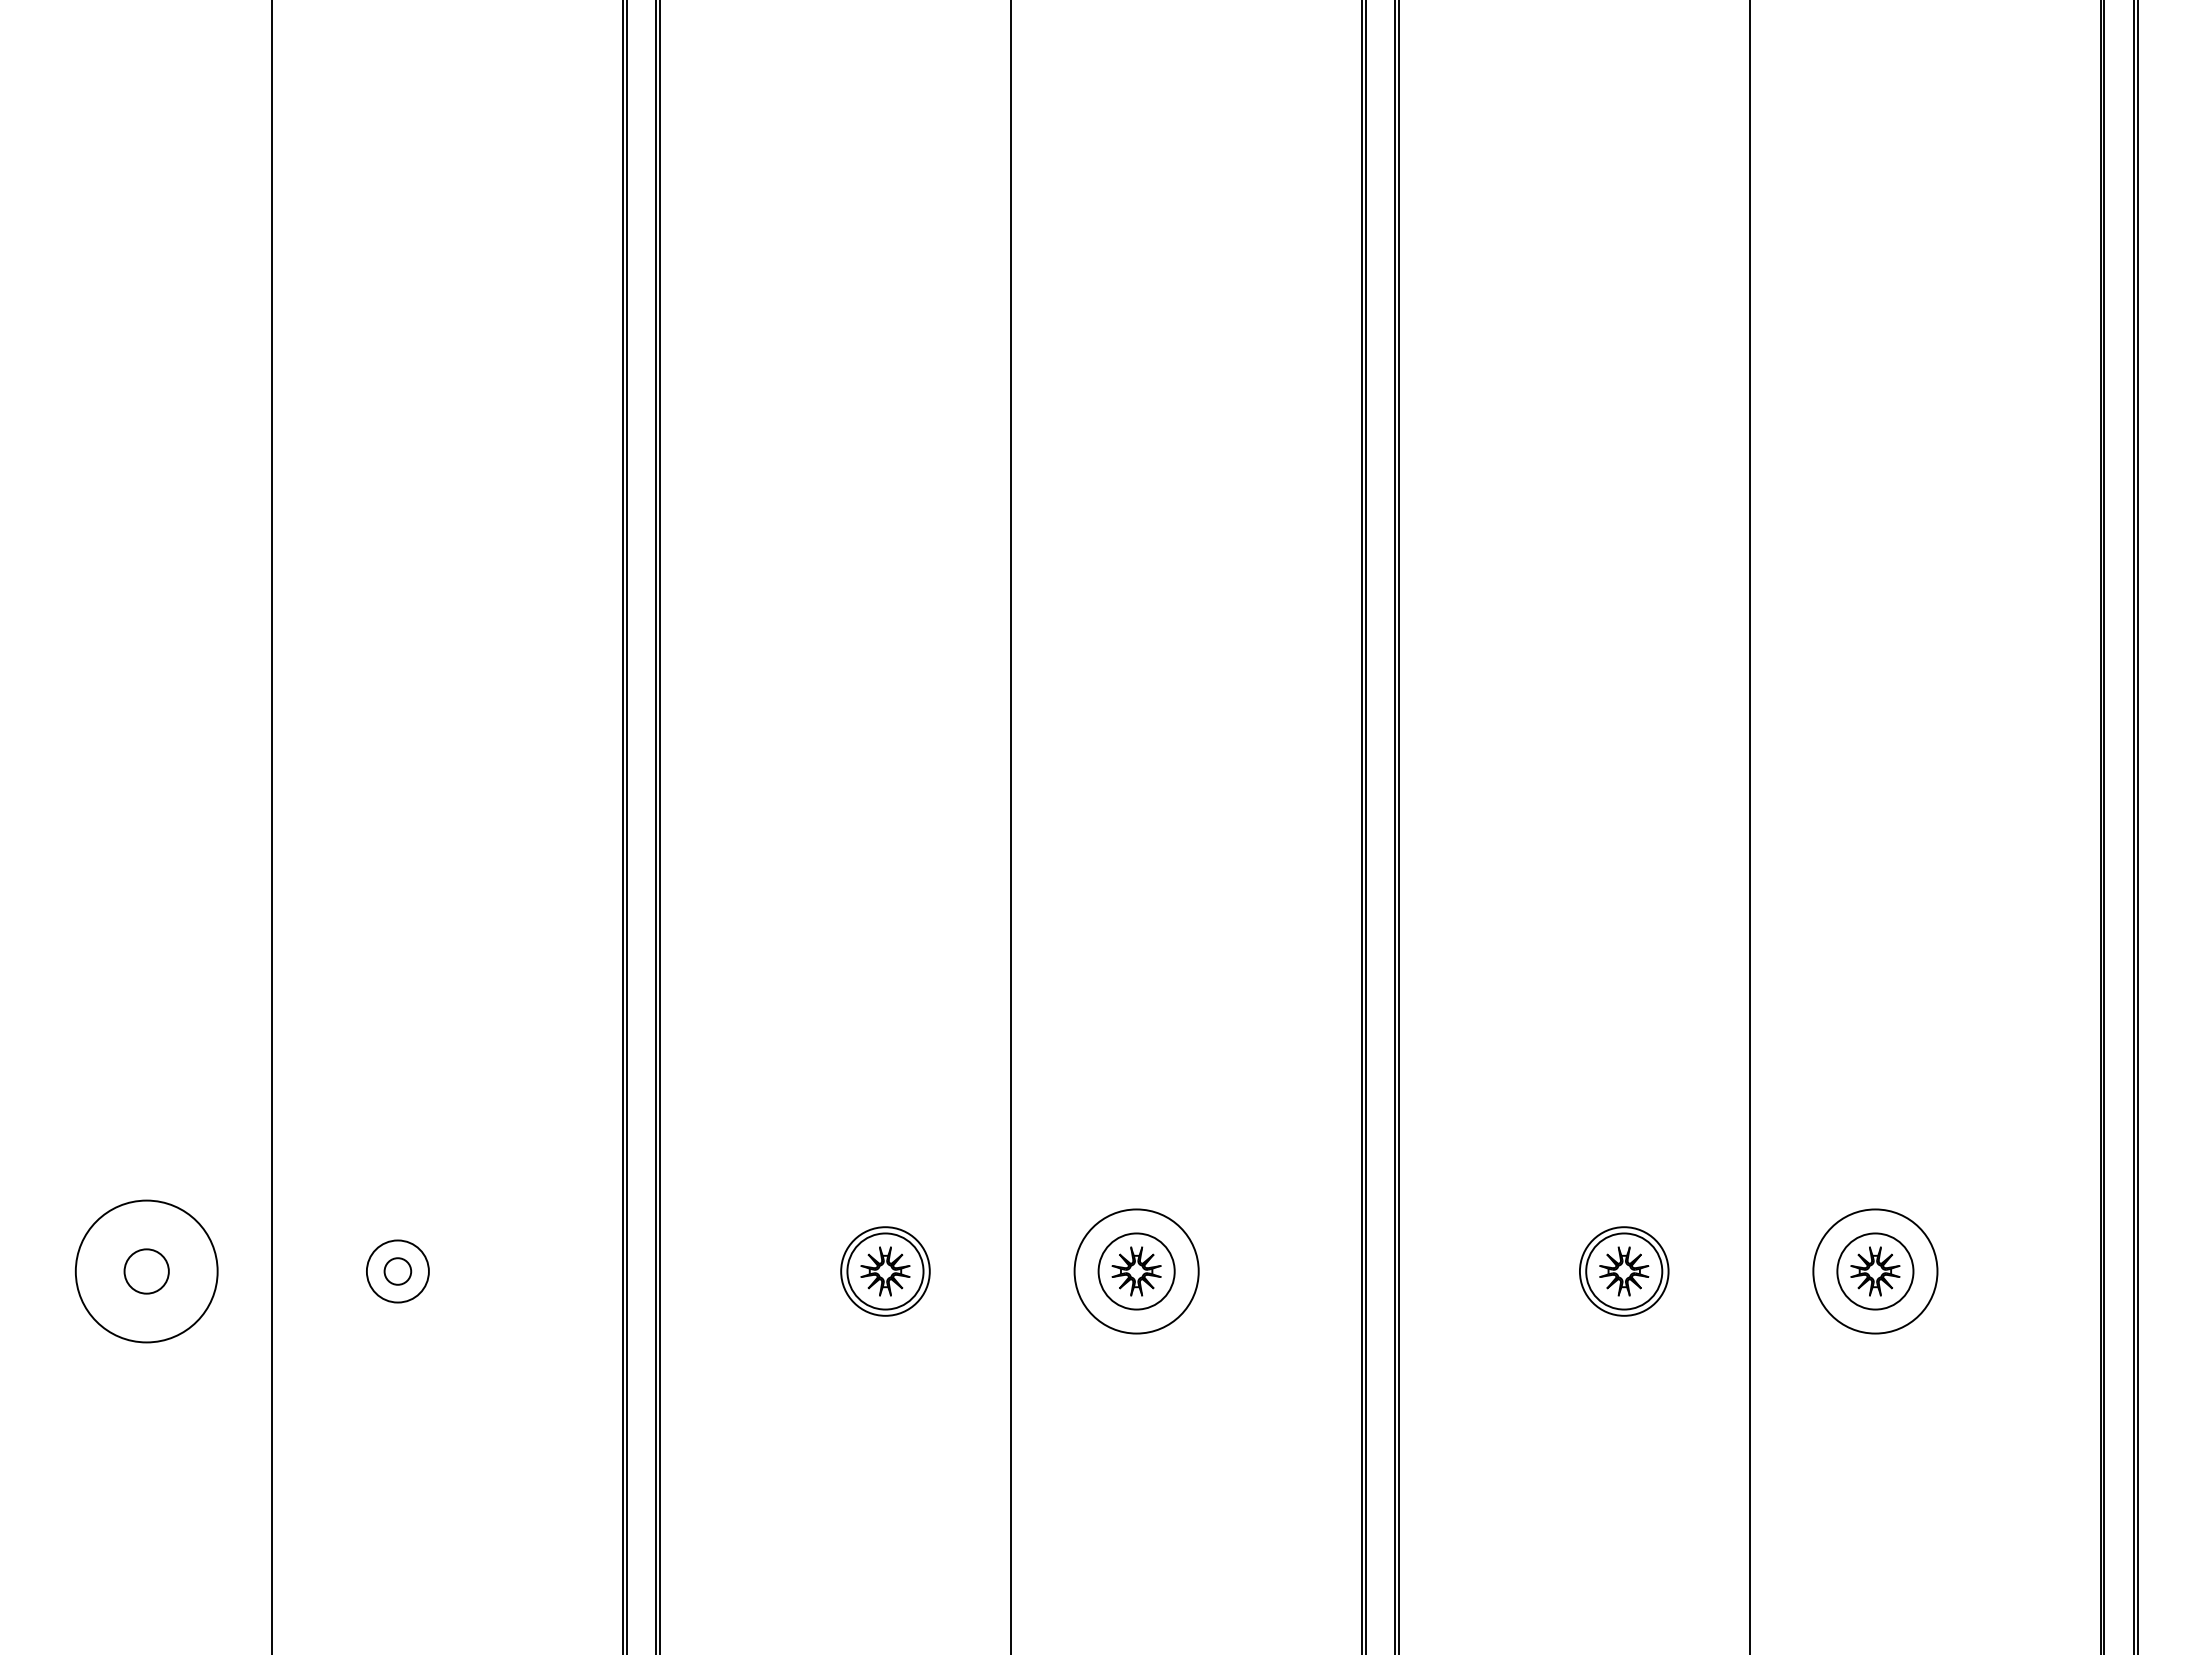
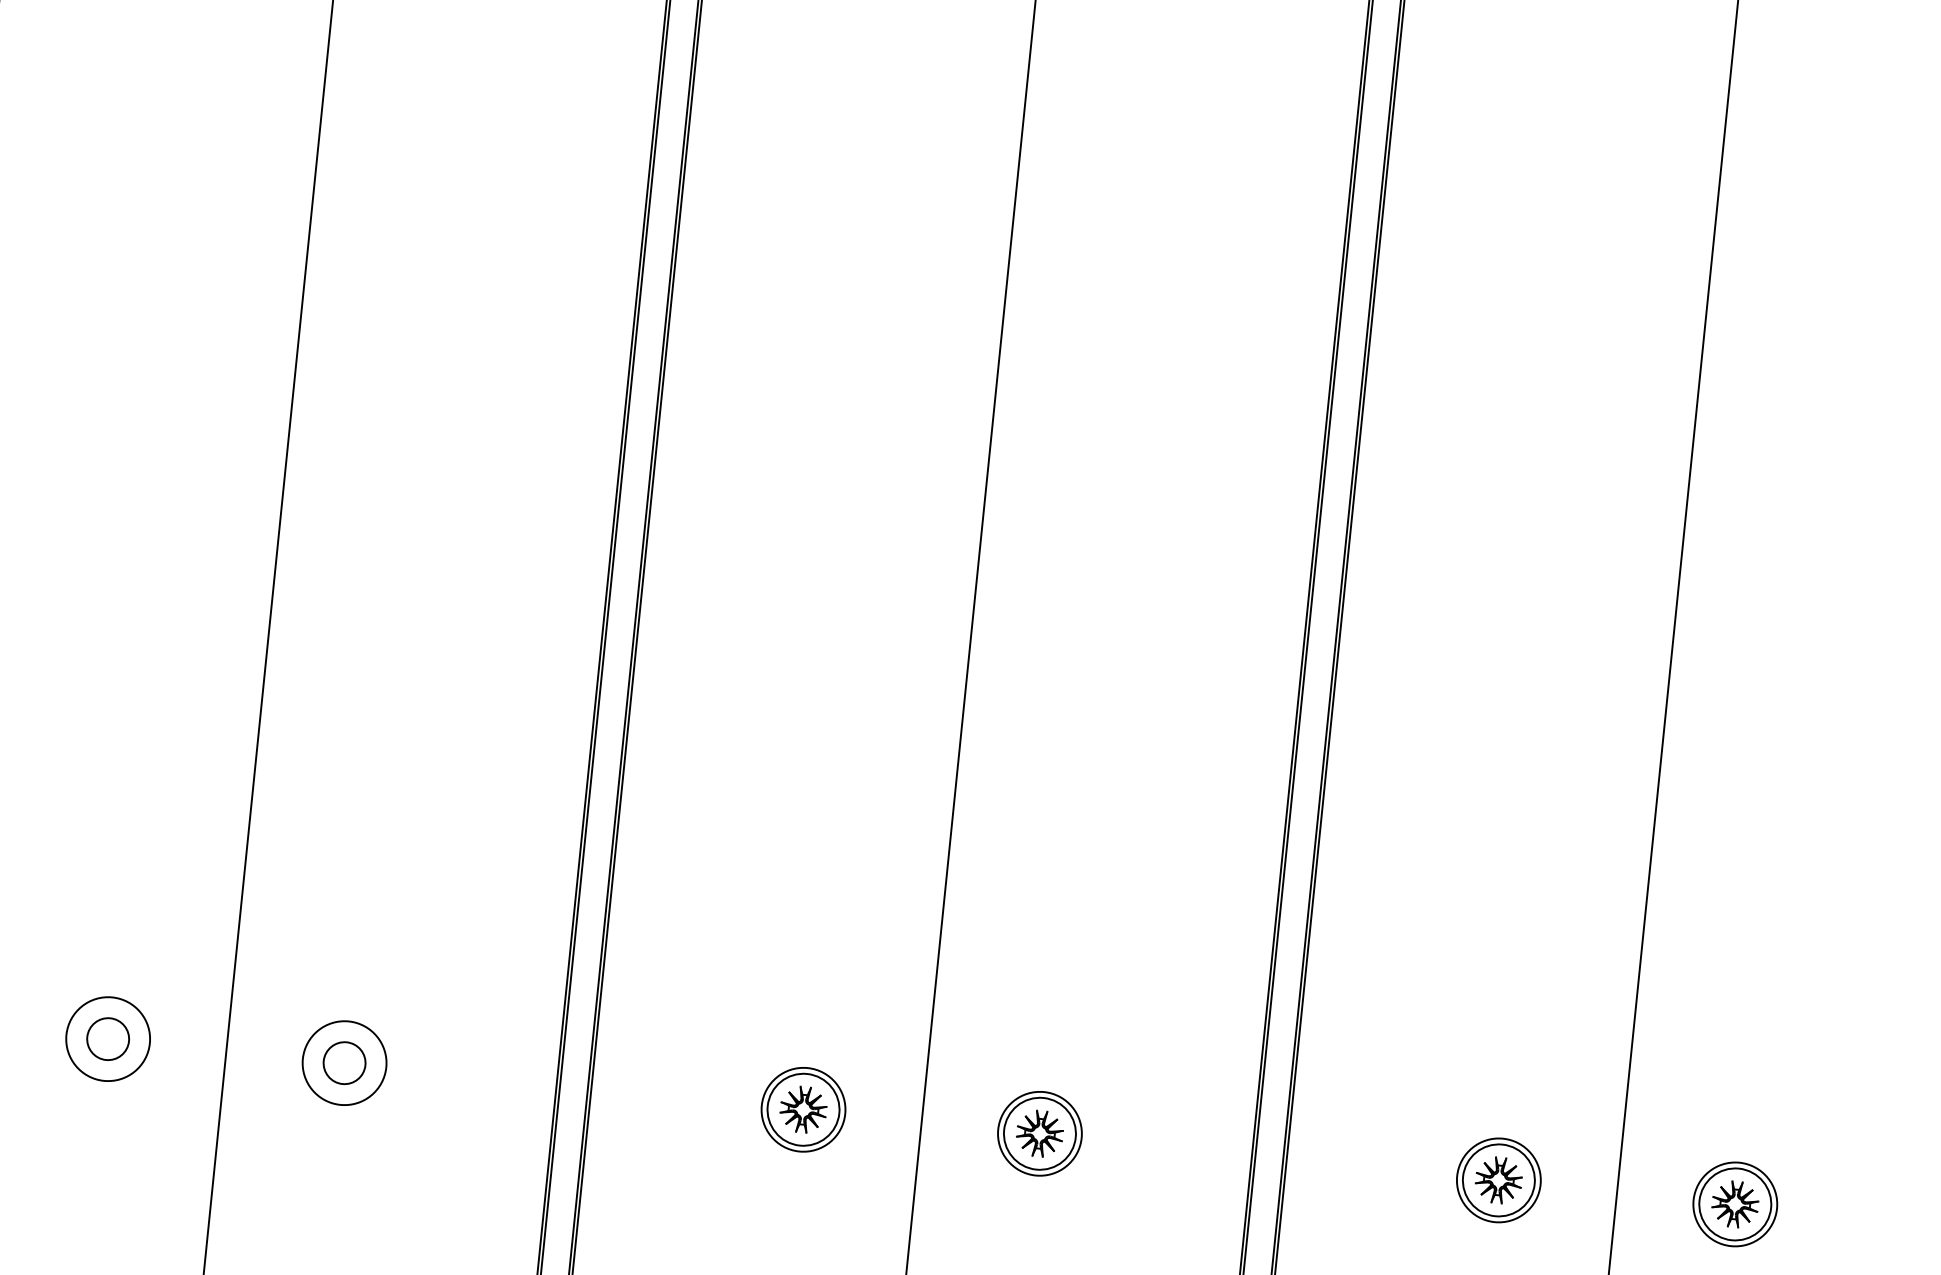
circle: (146, 1271) -> (107, 1039), size x0.62
circle: (397, 1271) -> (344, 1063), size x1.43
circle: (397, 1271) -> (344, 1063), size x1.67
circle: (1136, 1271) -> (1039, 1133), size x0.71
circle: (1875, 1271) -> (1735, 1204), size x0.71

